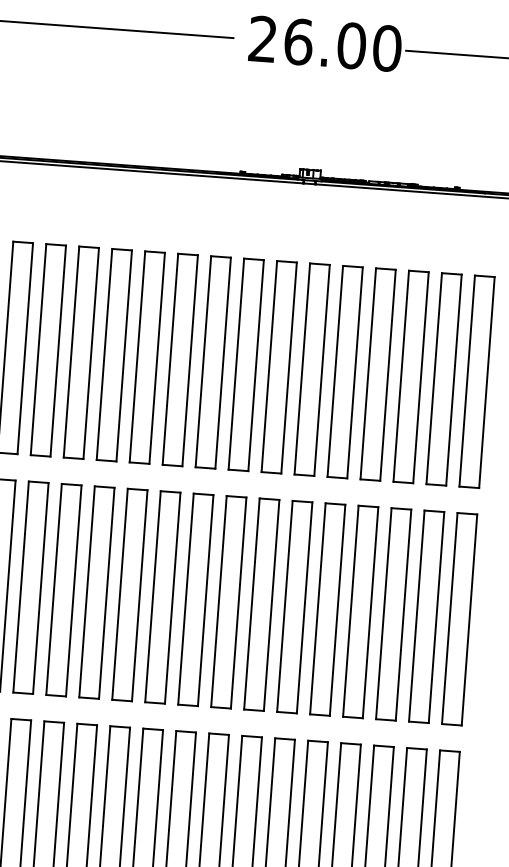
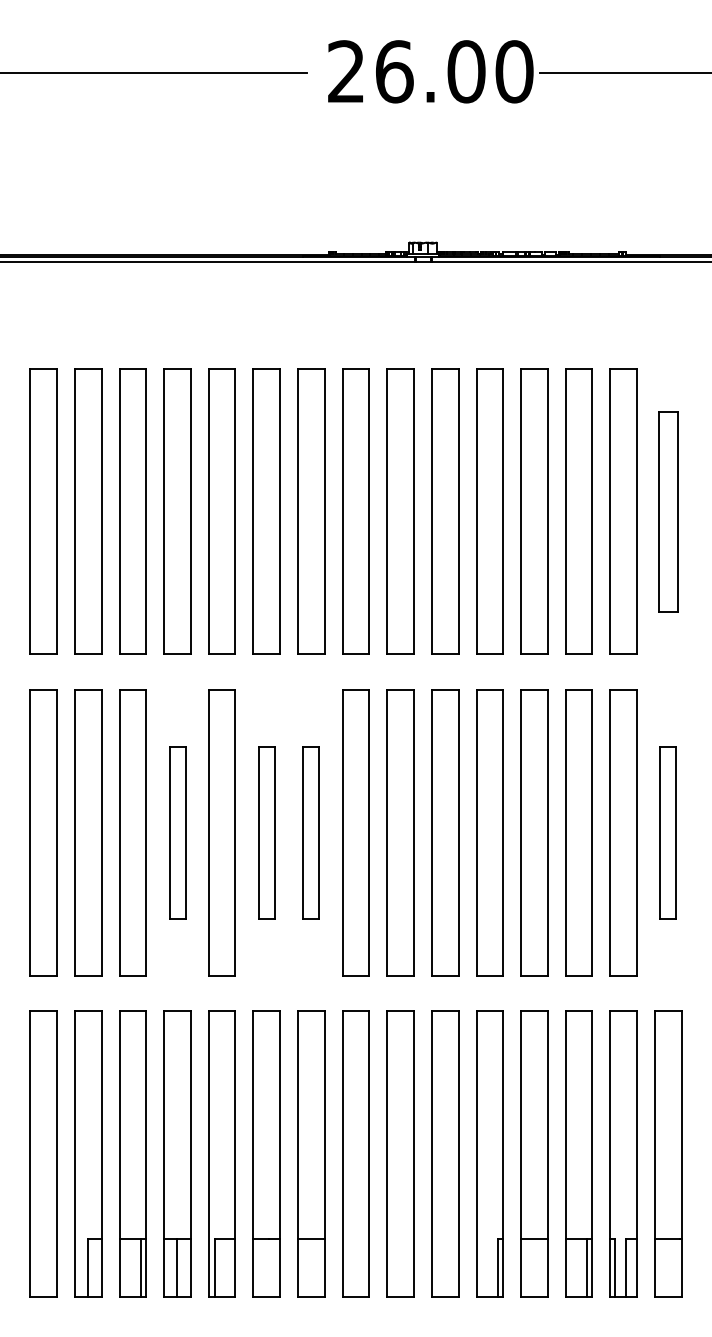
part: (477, 381) -> (668, 511), size x0.7
part: (96, 592) -> (177, 832), size x0.6
part: (162, 597) -> (266, 832), size x0.6
part: (195, 599) -> (311, 832), size x0.6
part: (459, 618) -> (668, 832), size x0.6

